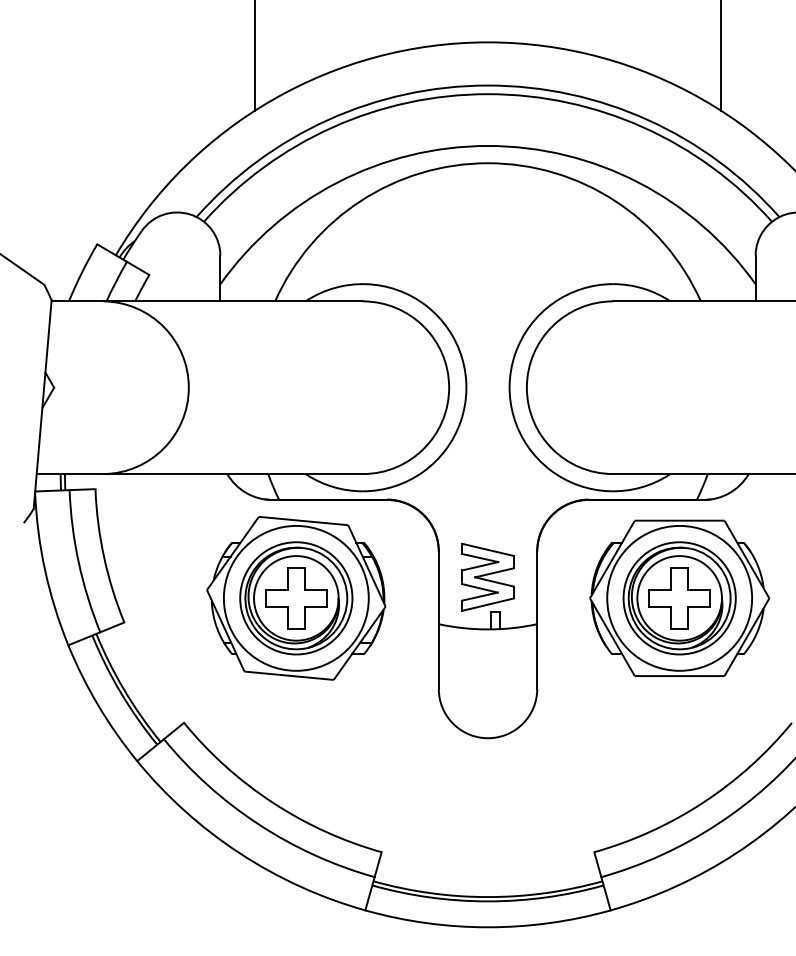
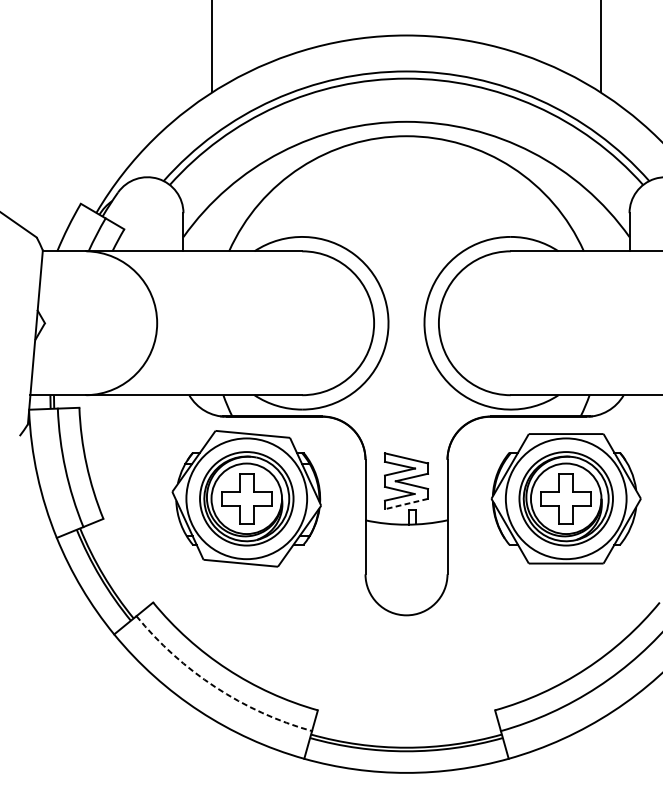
line: (488, 604) -> (406, 503), solid -> dashed
arc: (258, 824) -> (215, 687), solid -> dashed

